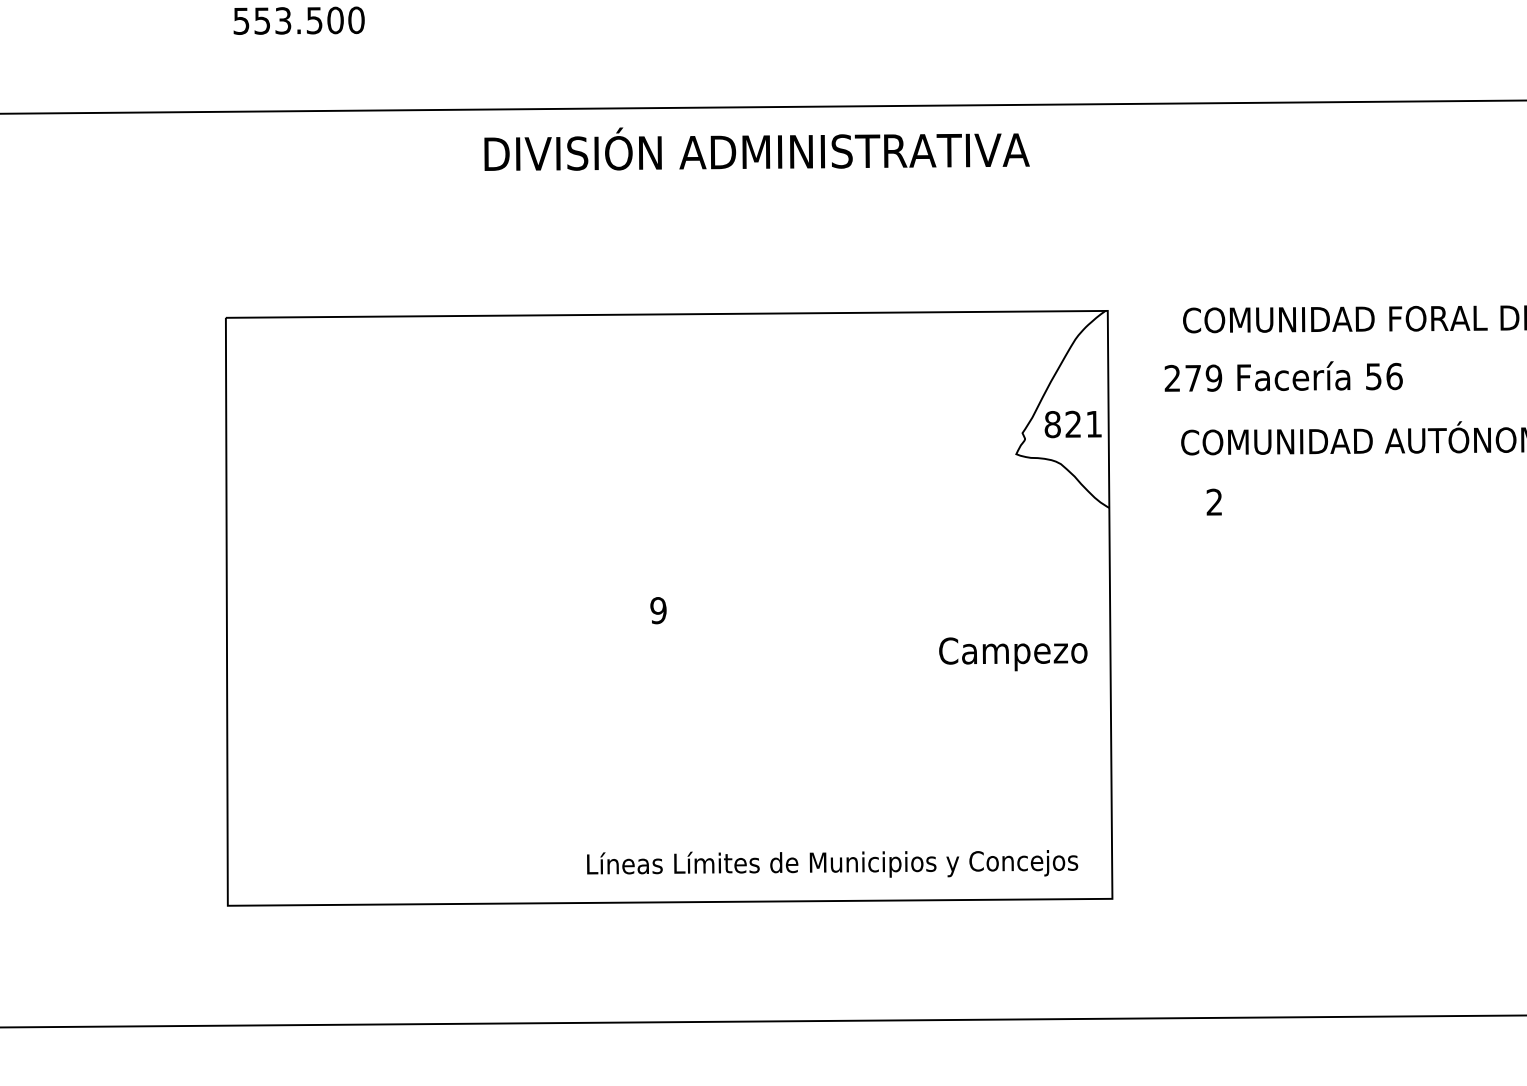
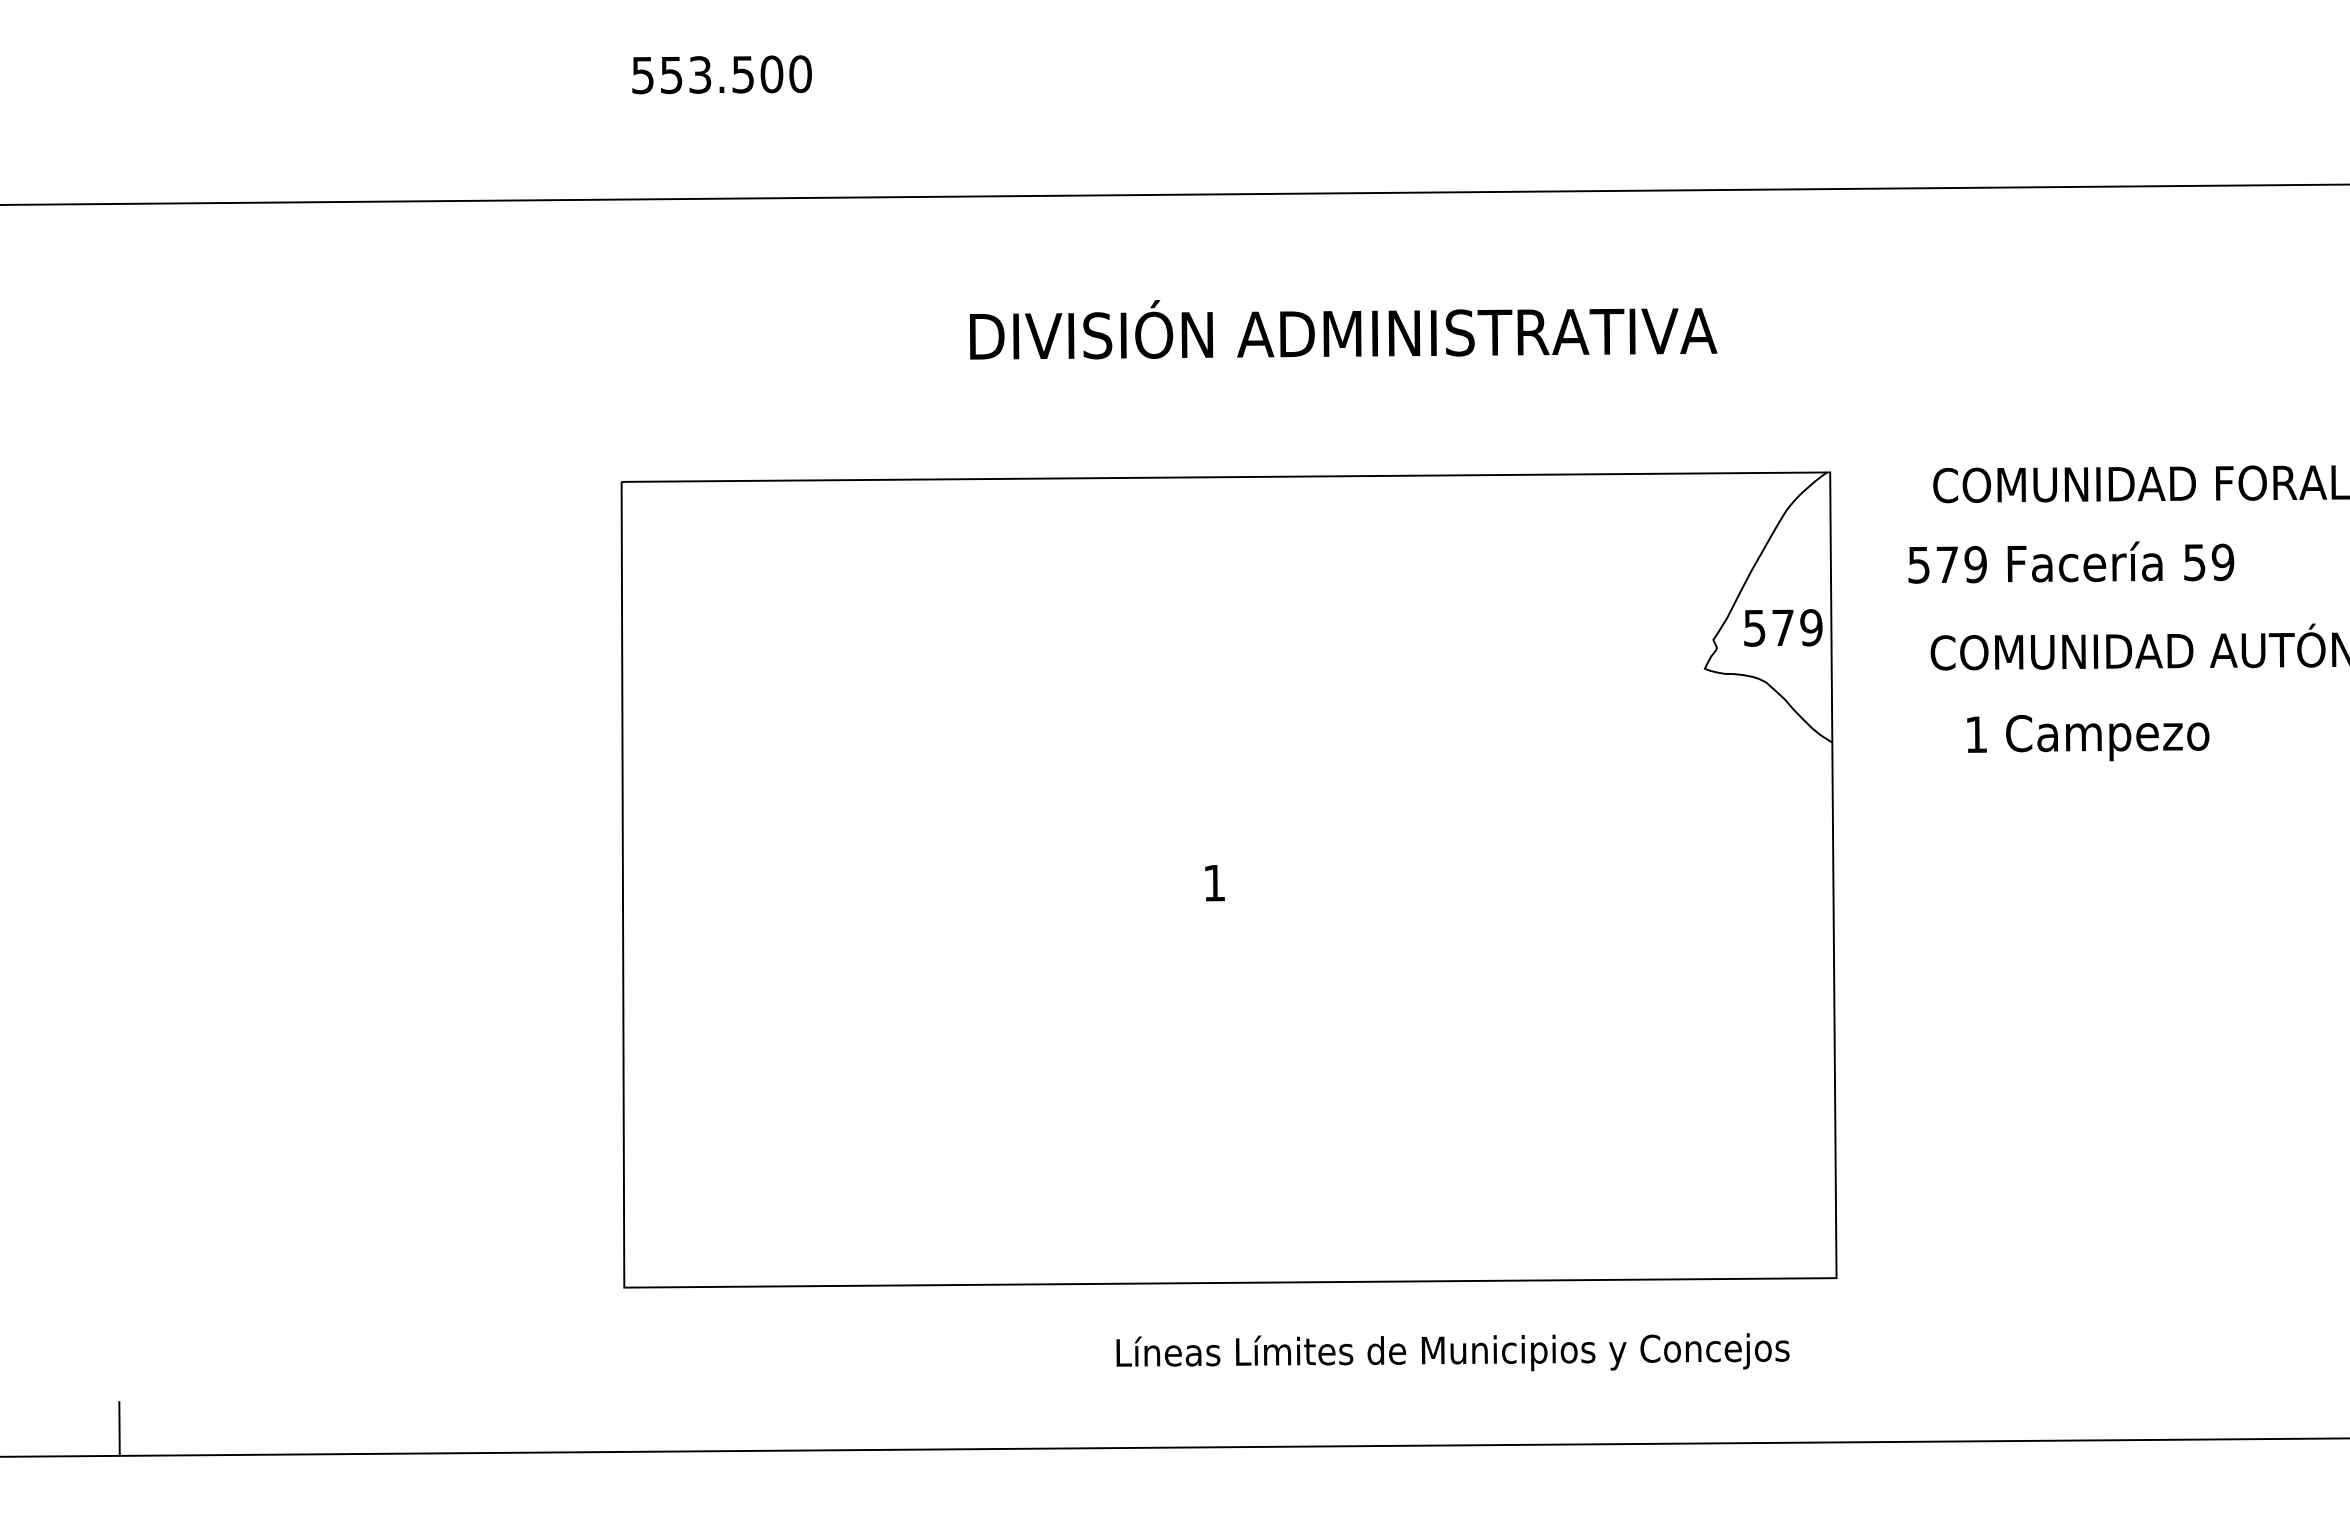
text: (757, 148) -> (1343, 329), moved
text: (1394, 376) -> (2222, 562), 56 -> 59
text: (1172, 378) -> (1918, 564), 279 -> 579
text: (1072, 424) -> (1782, 627), 821 -> 579
text: (1213, 502) -> (1975, 734), 2 -> 1
text: (658, 610) -> (1214, 882), 9 -> 1
text: (1013, 654) -> (2107, 738), moved
text: (832, 864) -> (1452, 1352), moved

